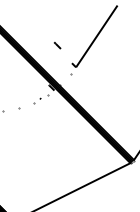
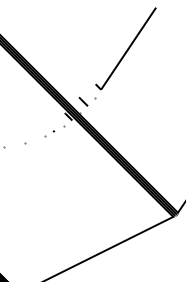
line: (57, 45) -> (83, 101), moved

